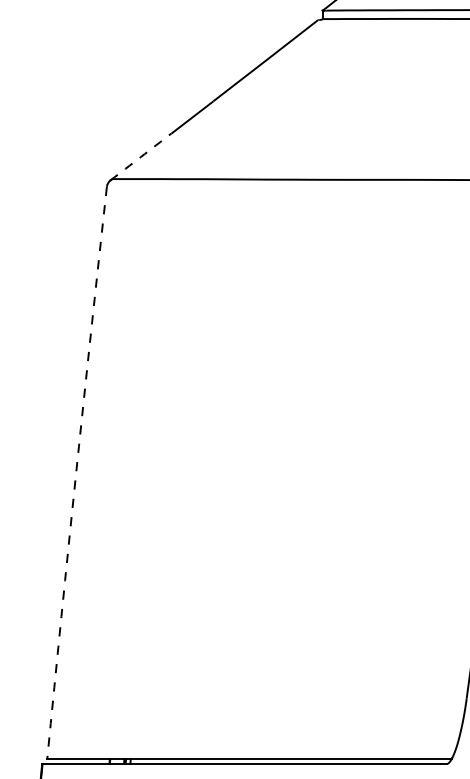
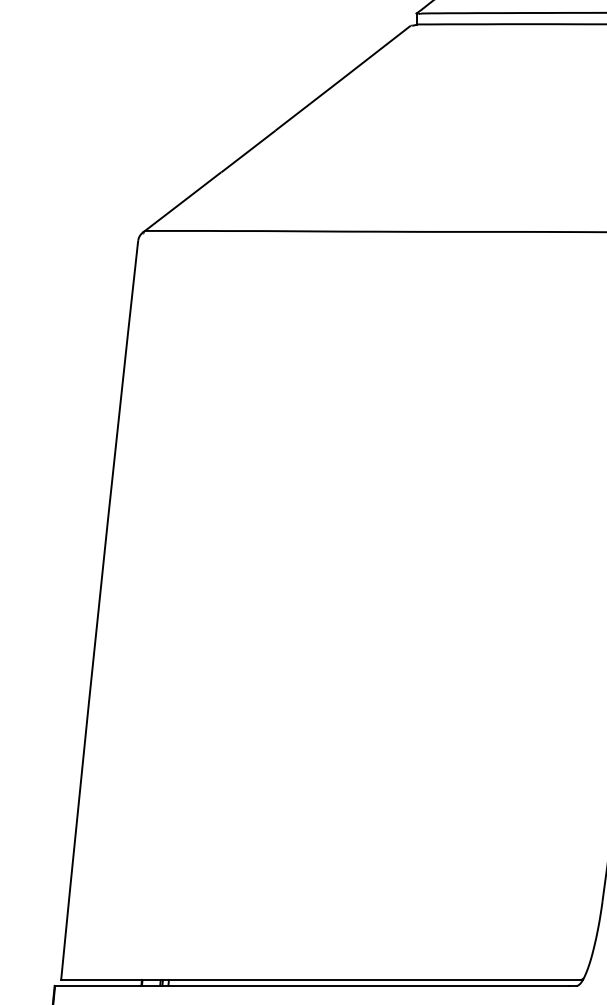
arc: (141, 157) -> (182, 202), dashed -> solid
arc: (76, 473) -> (98, 610), dashed -> solid

